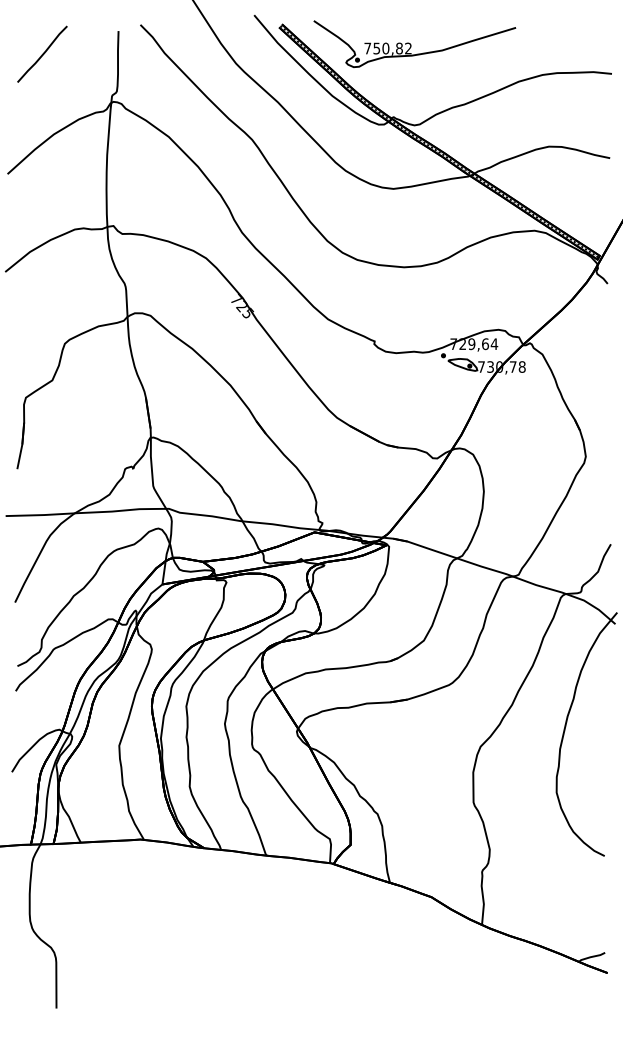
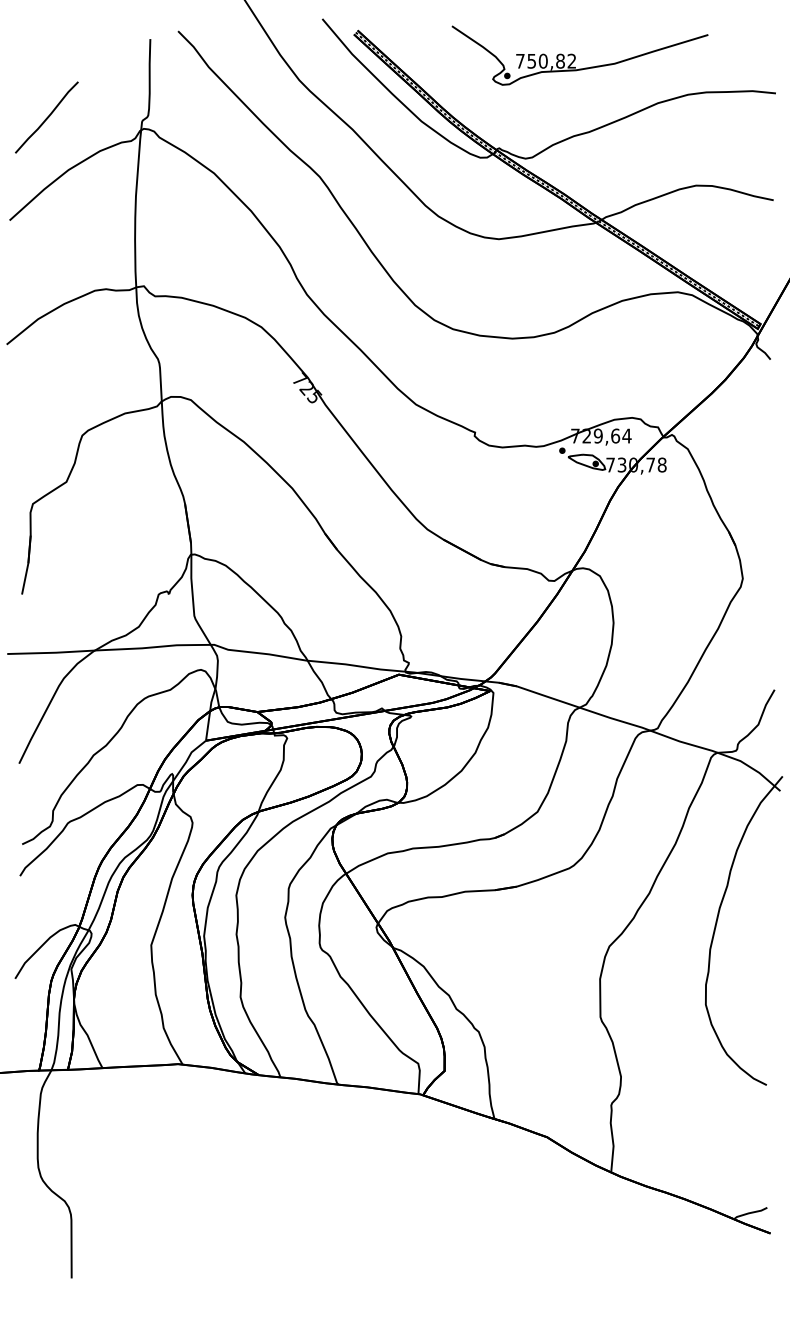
part: (414, 44) -> (579, 55), moved
curve: (42, 54) -> (46, 117), moved

